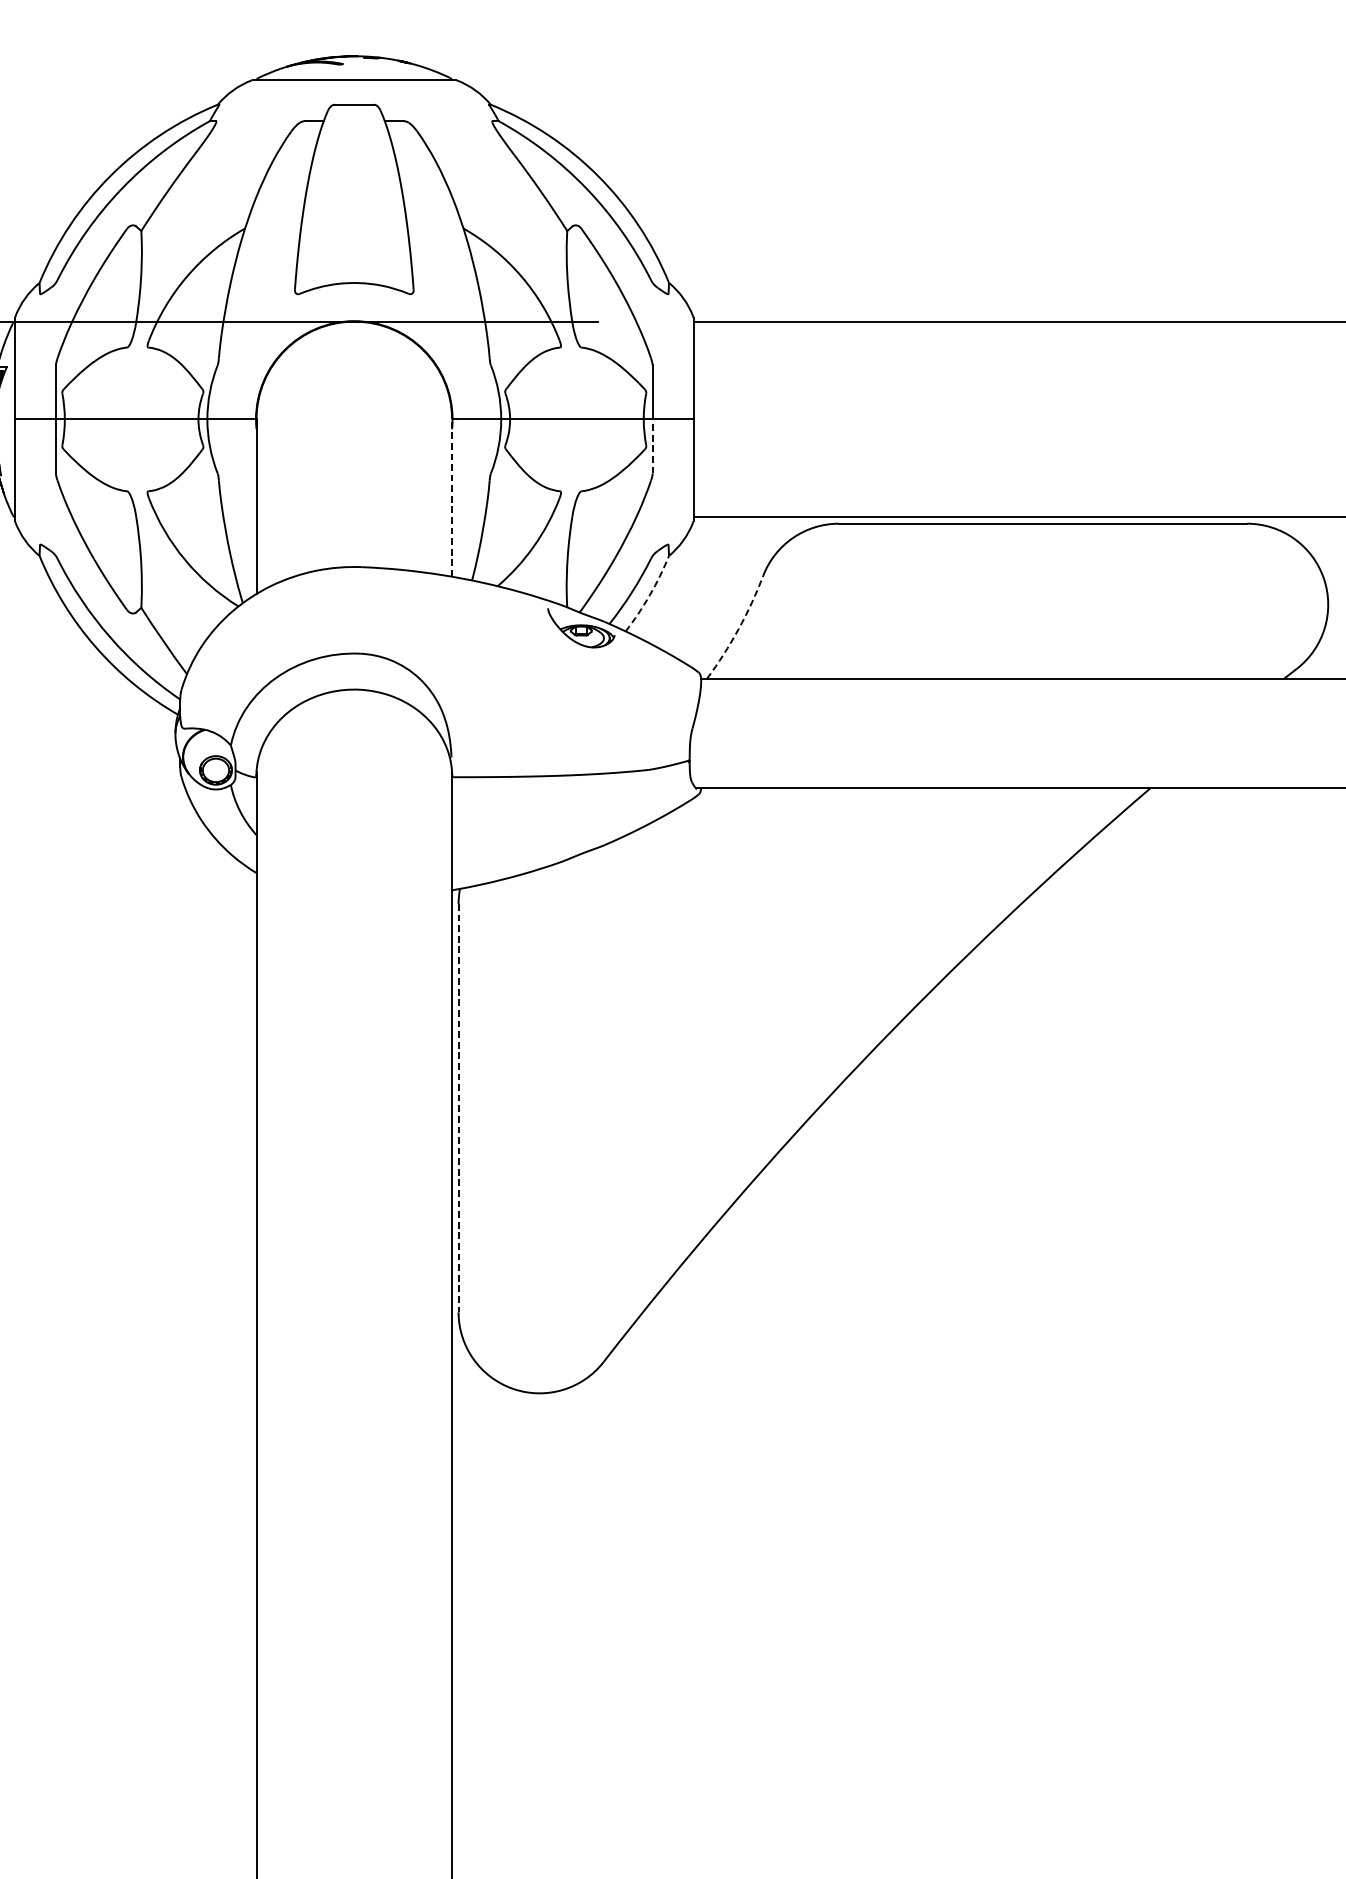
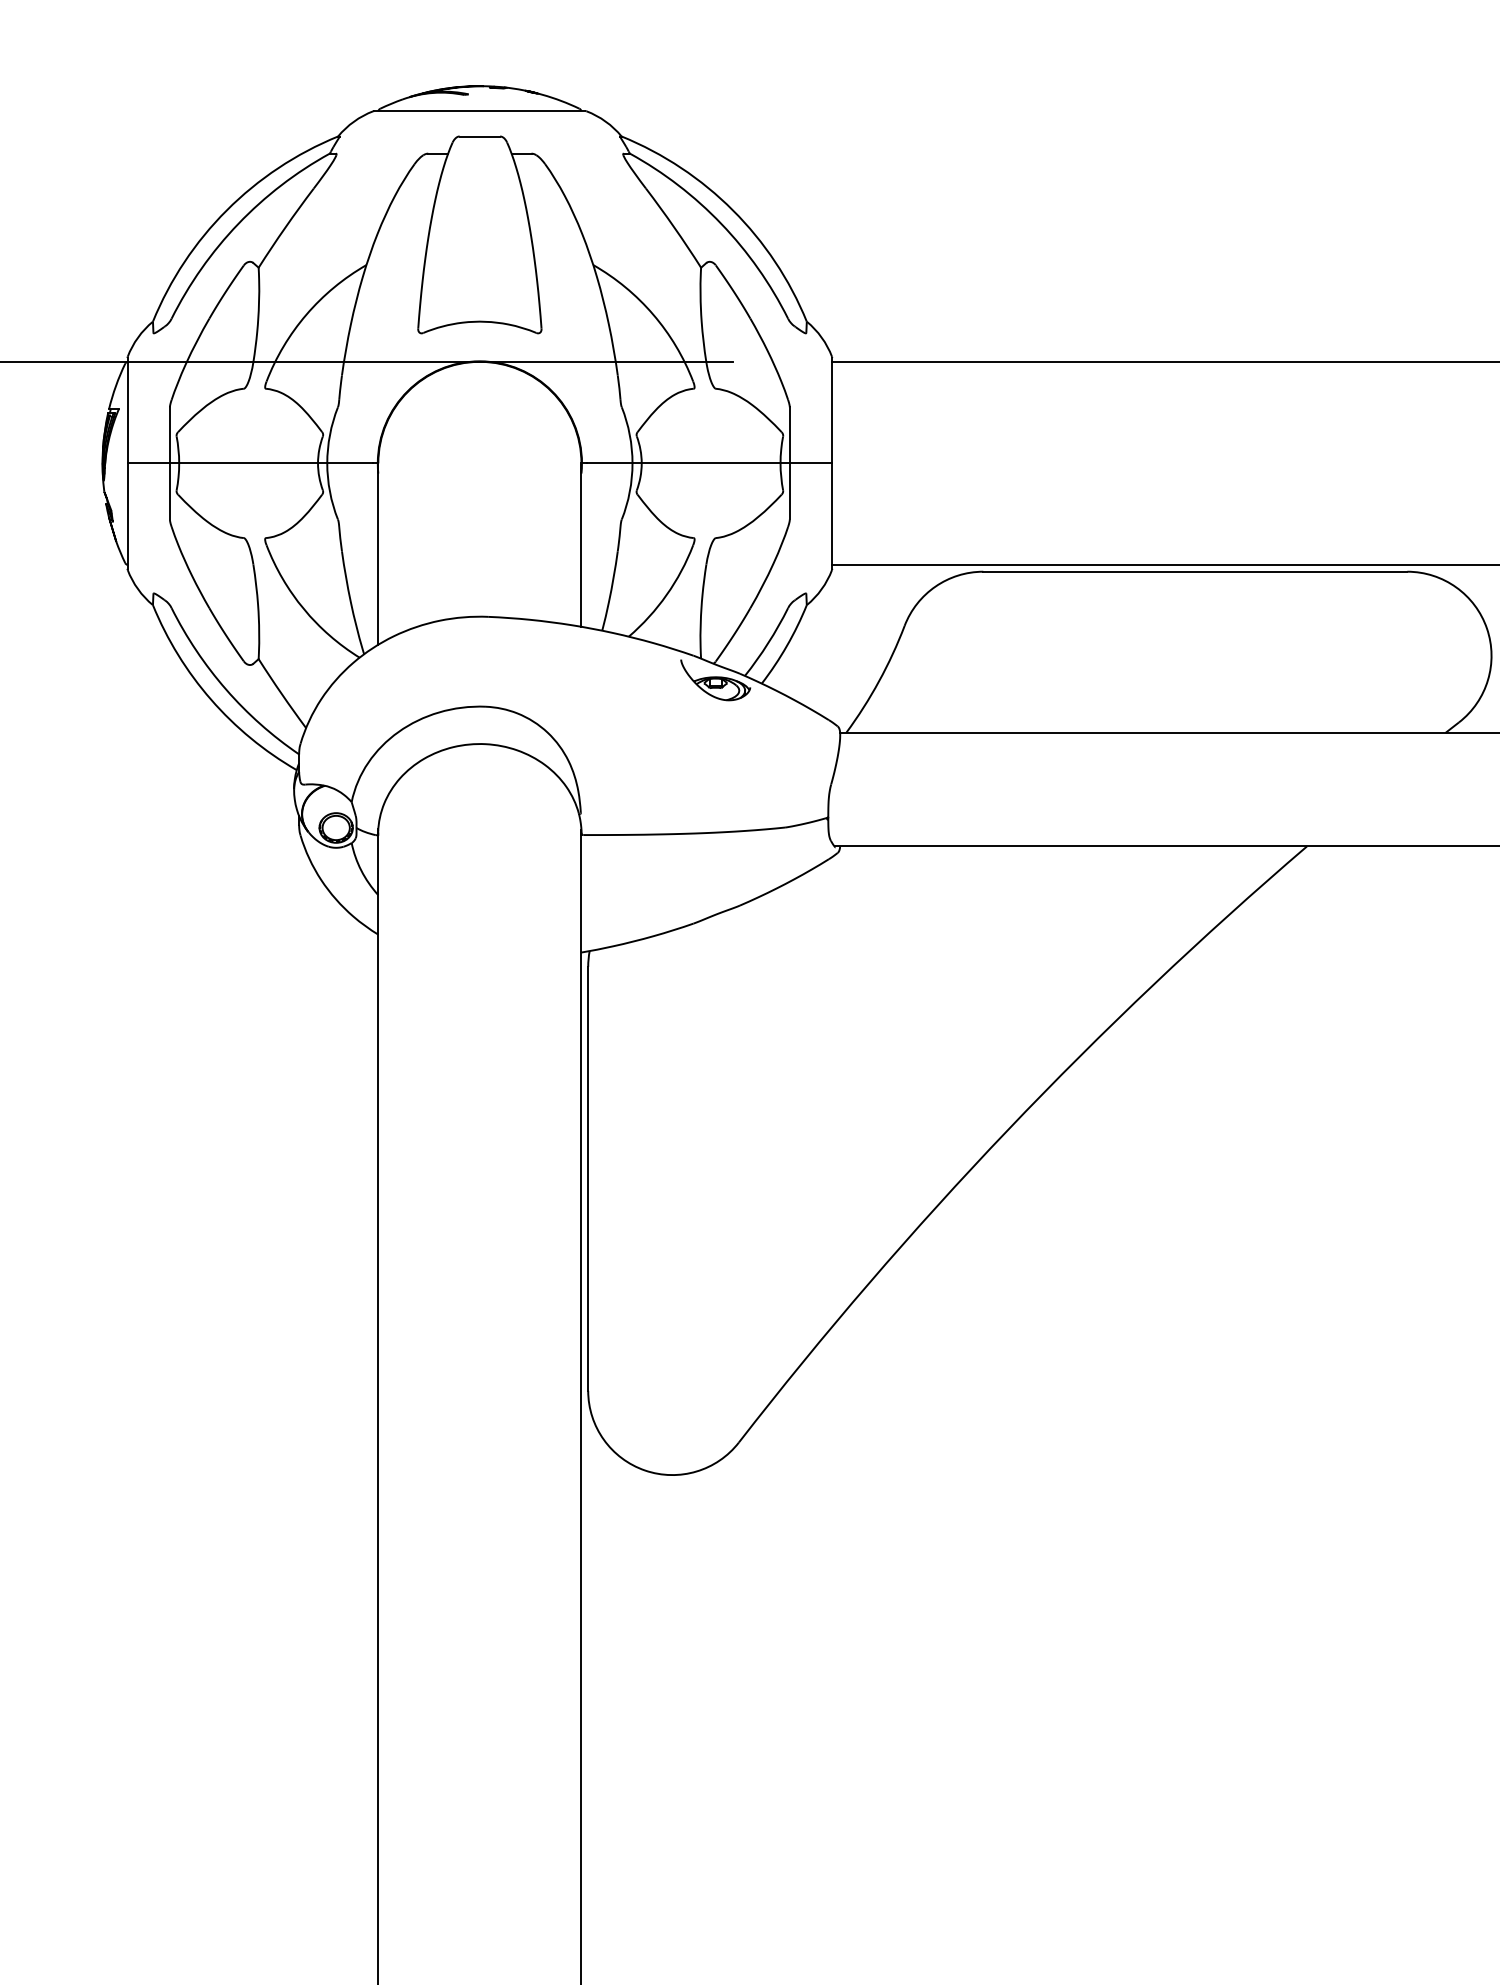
line: (652, 445) -> (789, 490), dashed -> solid
line: (452, 498) -> (581, 545), dashed -> solid
arc: (649, 594) -> (786, 645), dashed -> solid
arc: (739, 629) -> (879, 681), dashed -> solid
line: (458, 1107) -> (588, 1178), dashed -> solid

